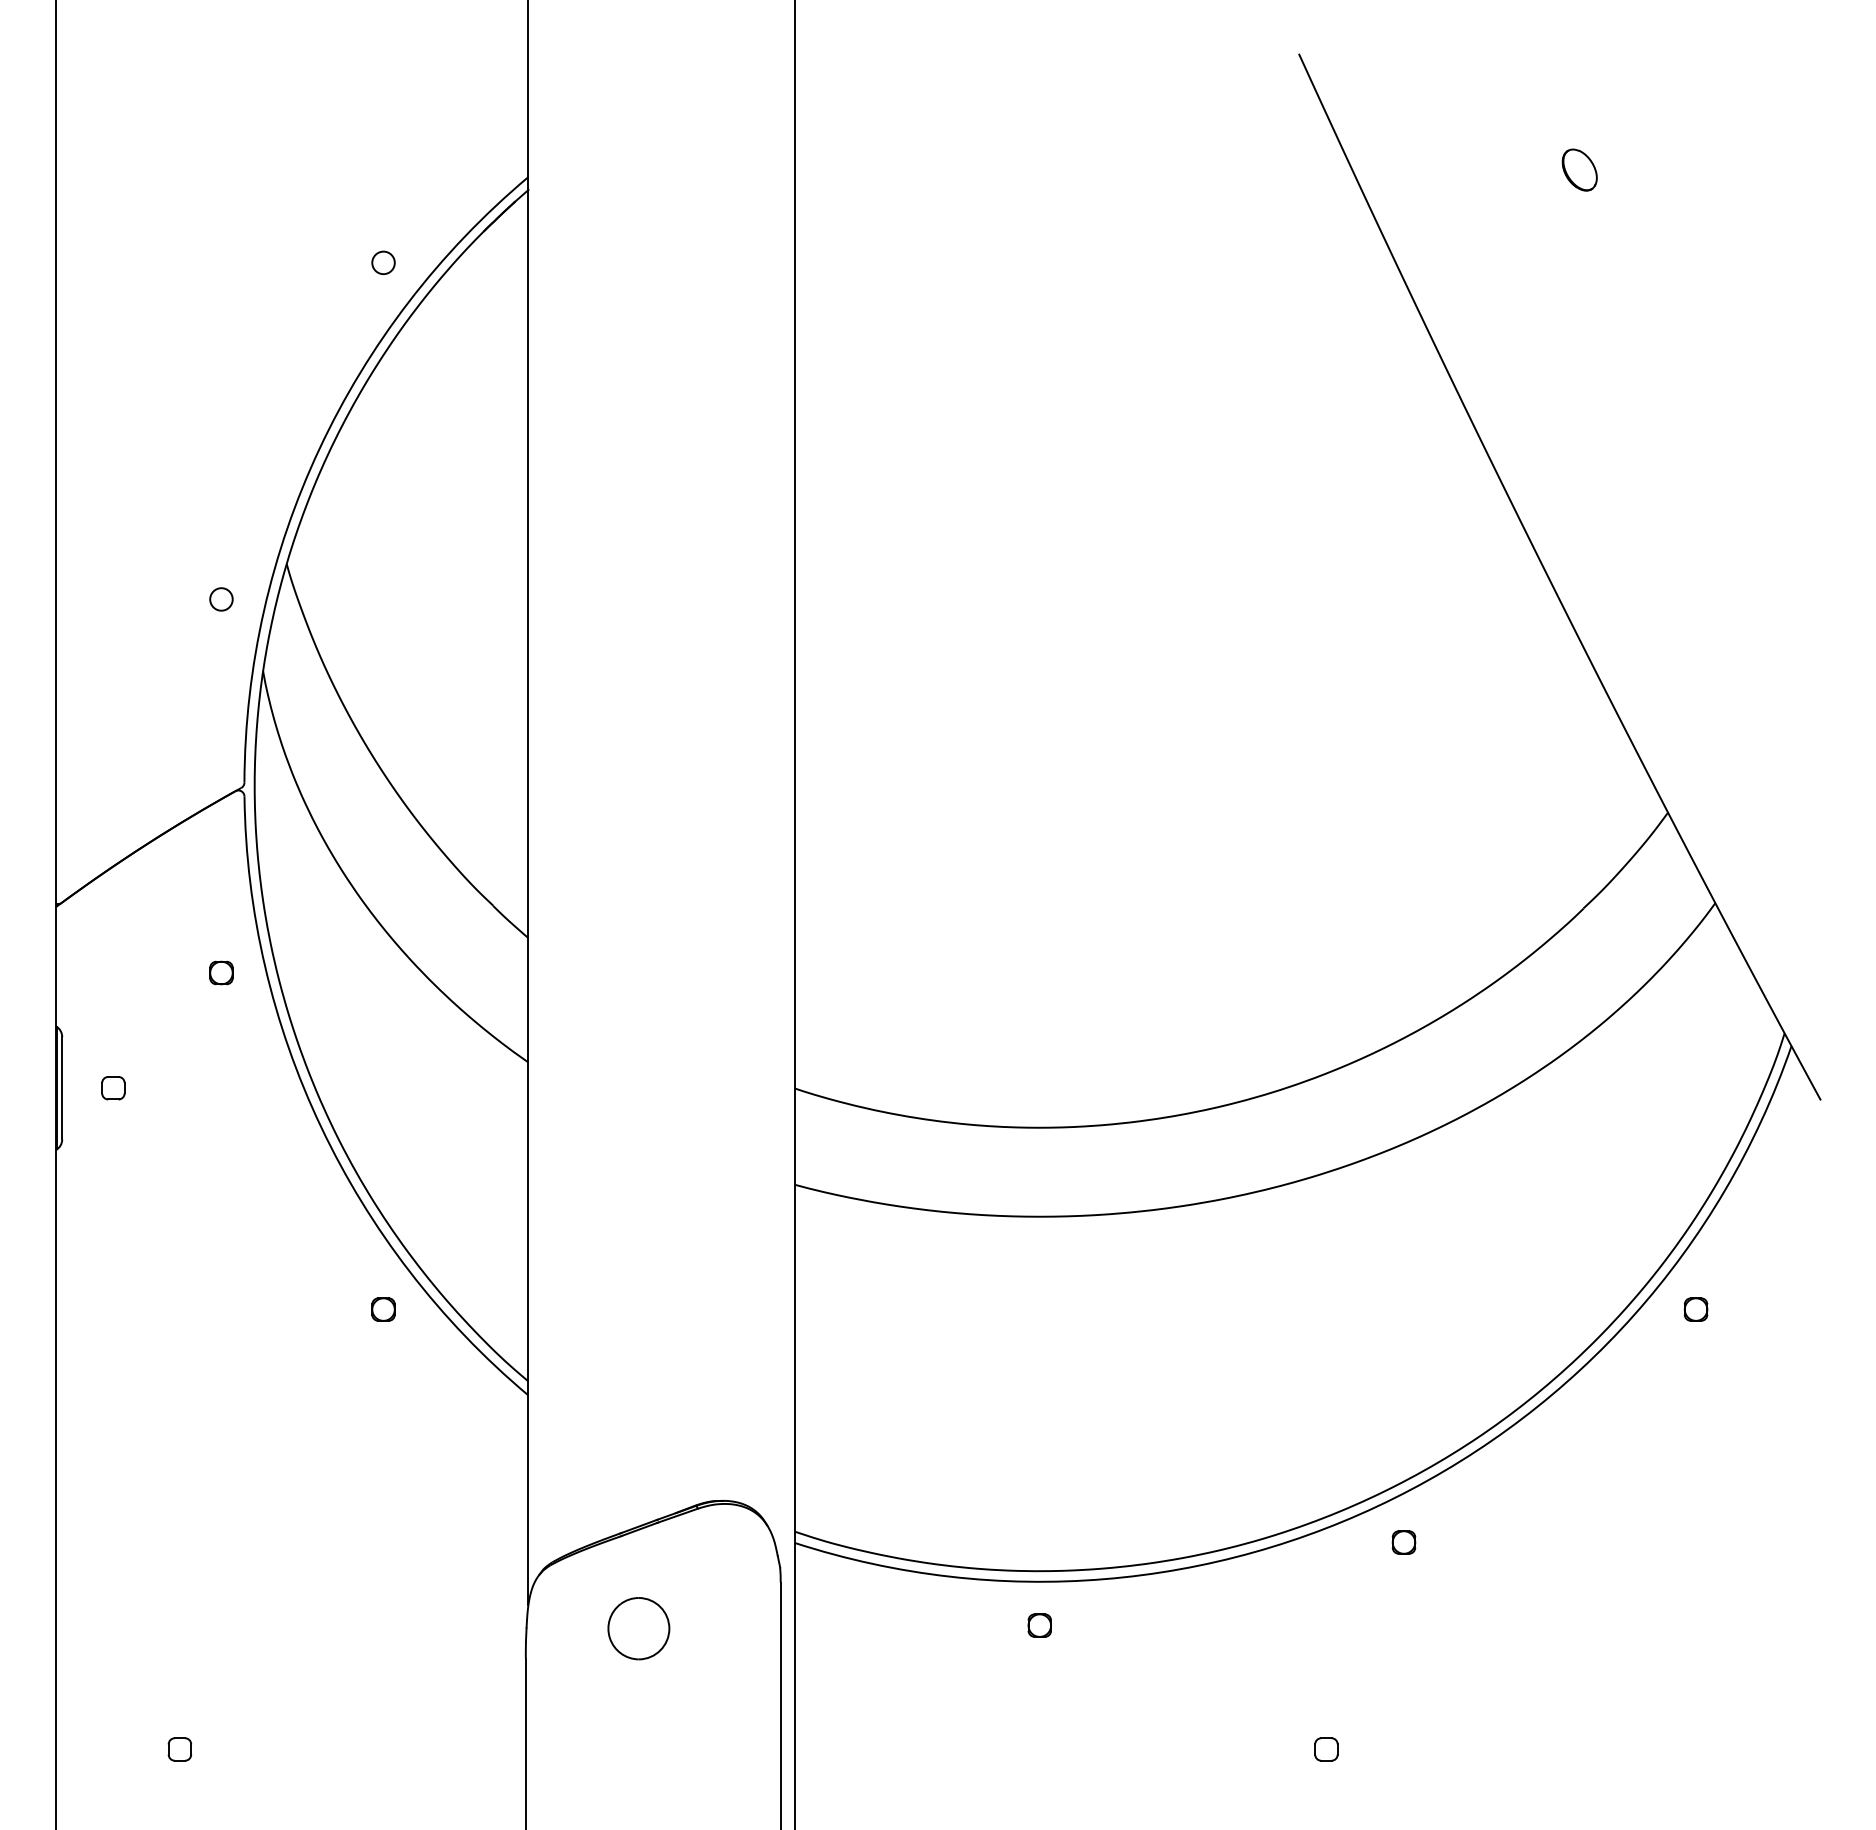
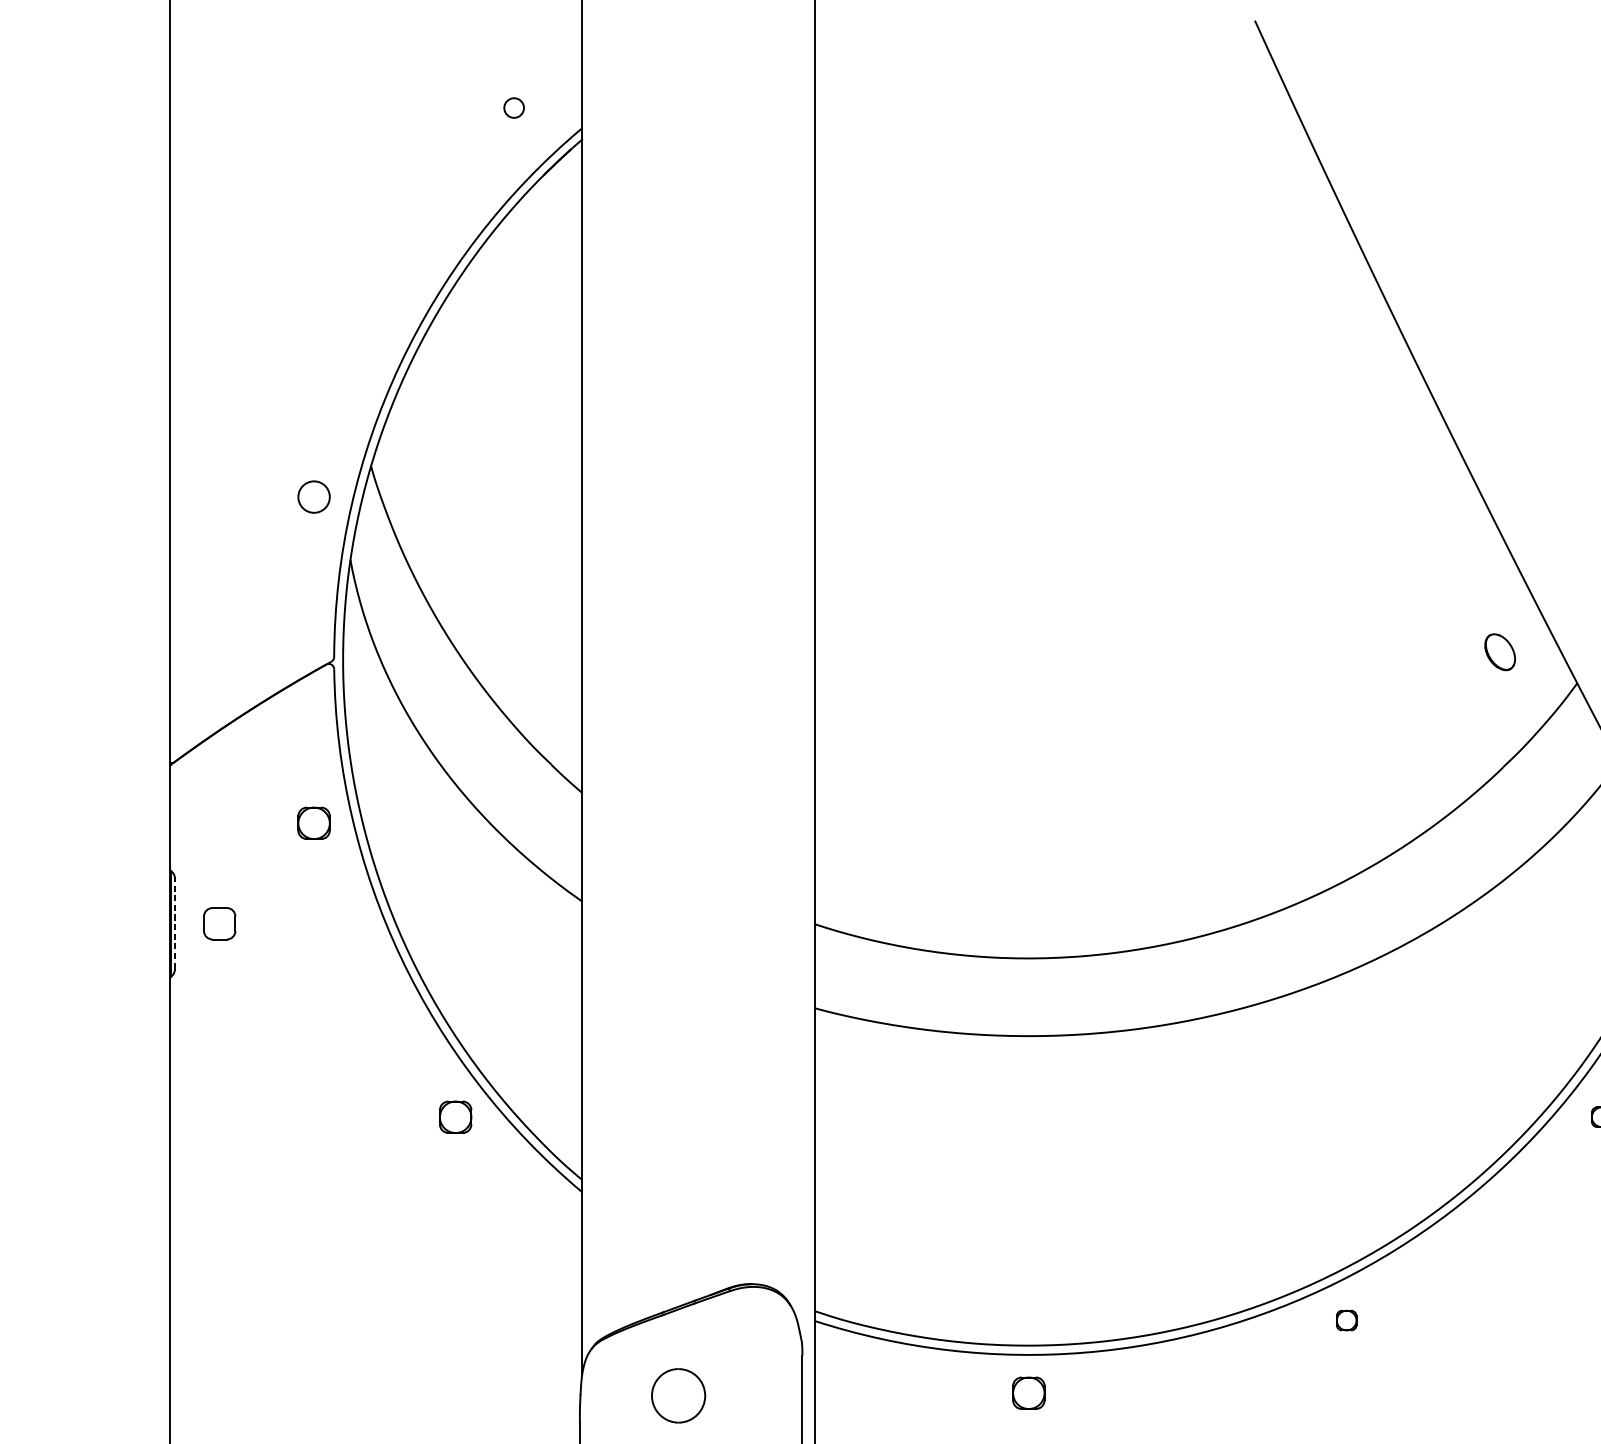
part: (1579, 169) -> (1499, 651), moved
circle: (383, 262) -> (514, 107), moved
circle: (221, 599) -> (314, 497), size x1.6
part: (221, 972) -> (314, 822), size x1.6
line: (62, 1087) -> (175, 923), solid -> dashed
part: (113, 1088) -> (219, 924), size x1.6
part: (383, 1309) -> (455, 1117), size x1.6
part: (1039, 1625) -> (1028, 1393), size x1.6

